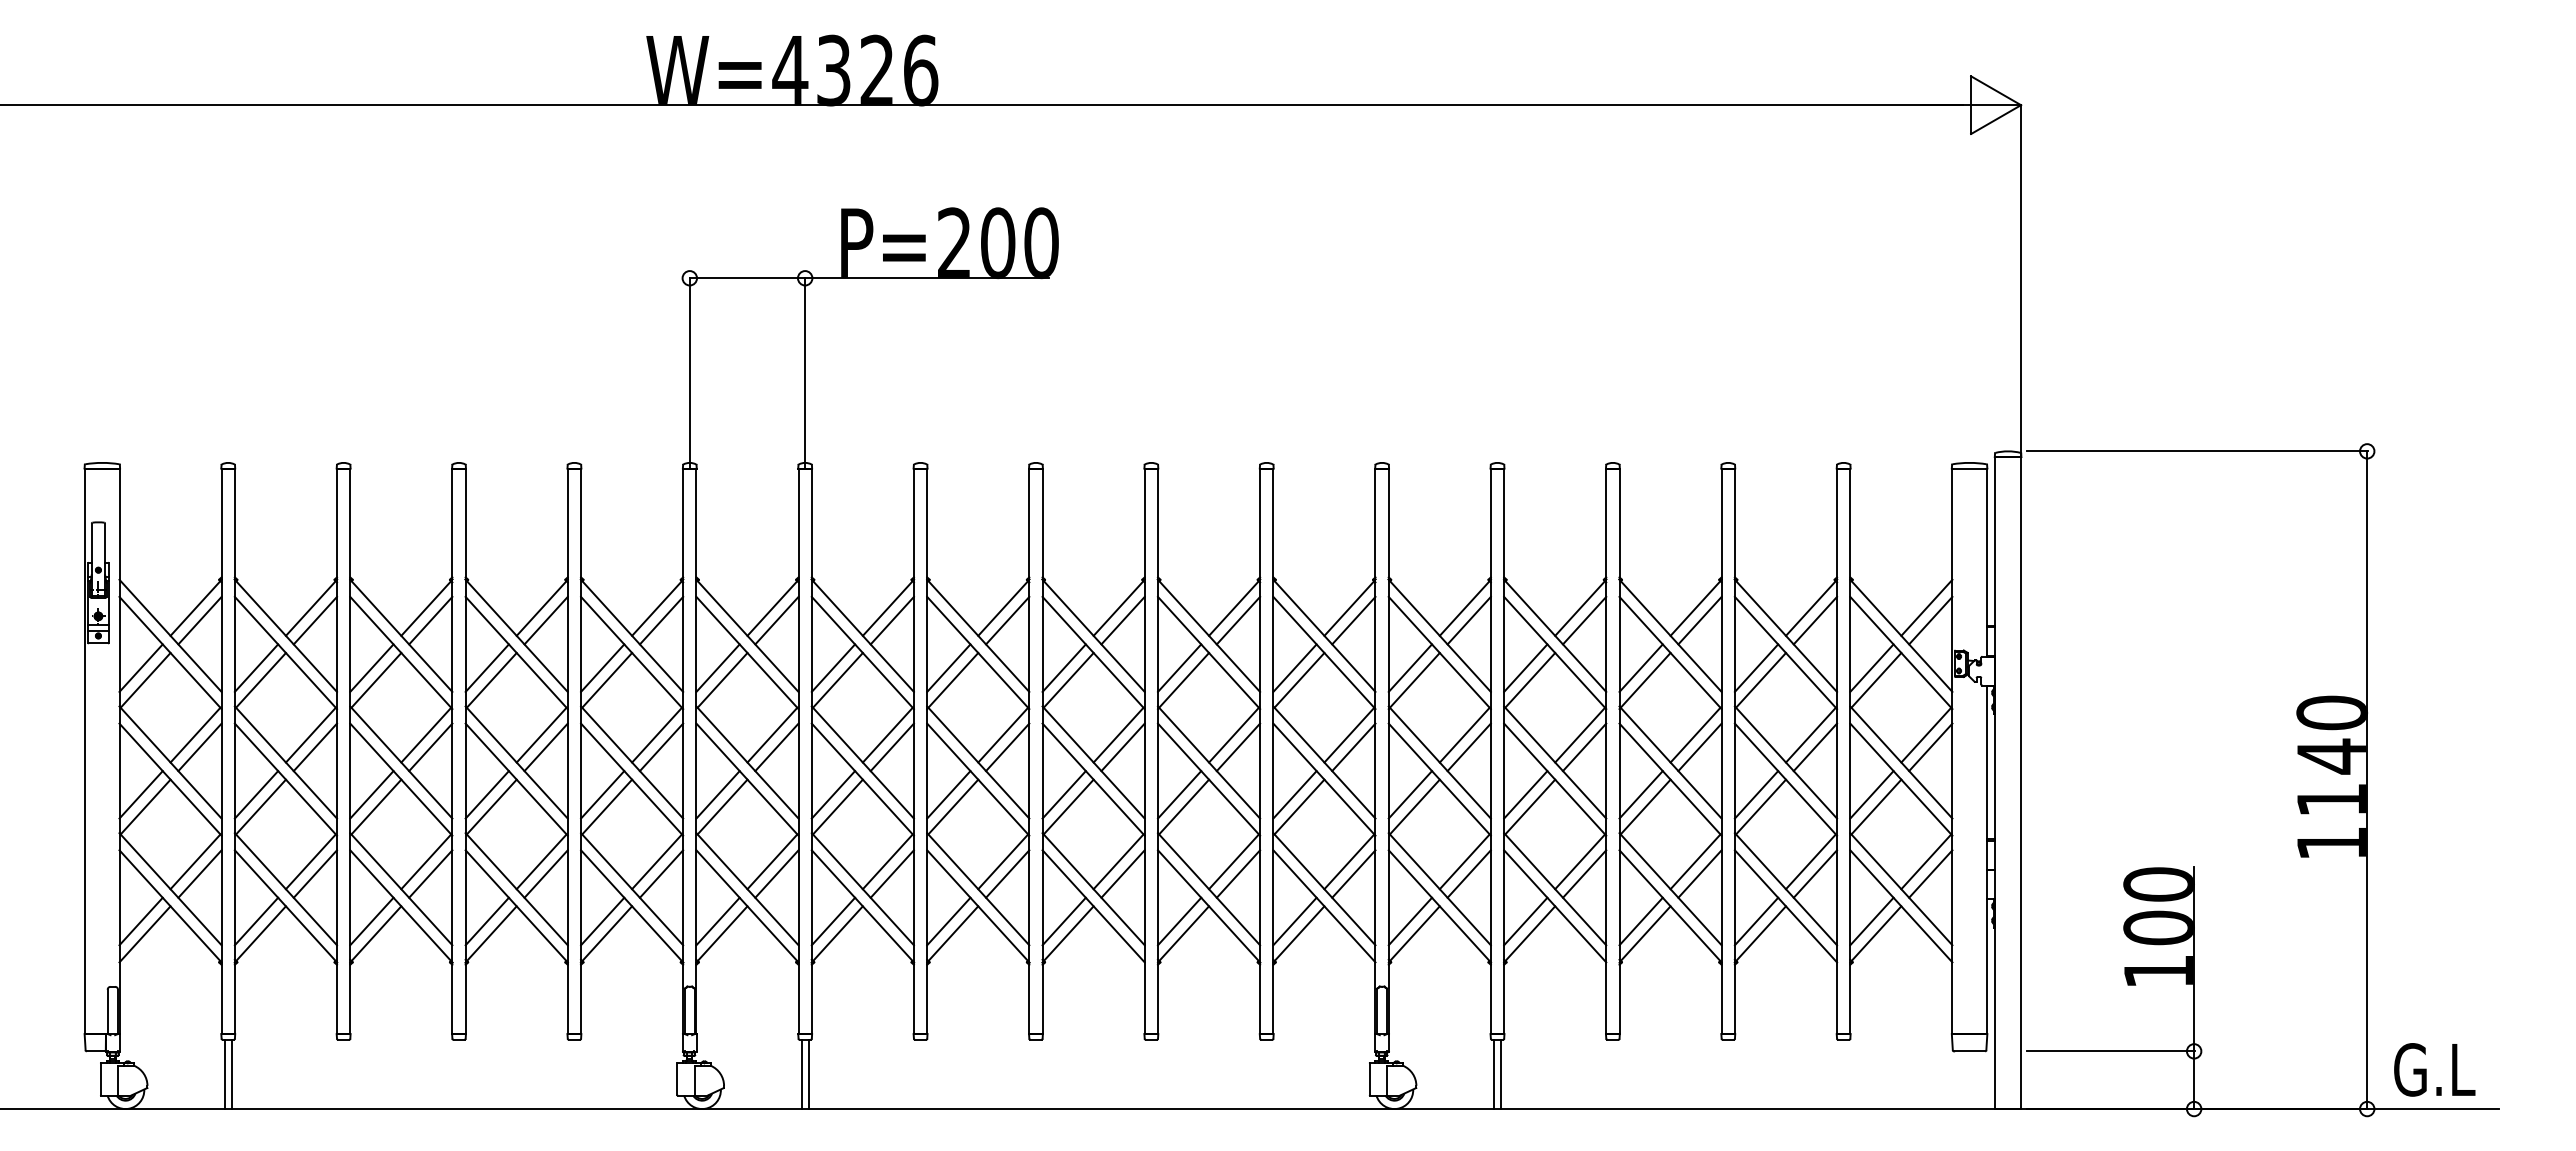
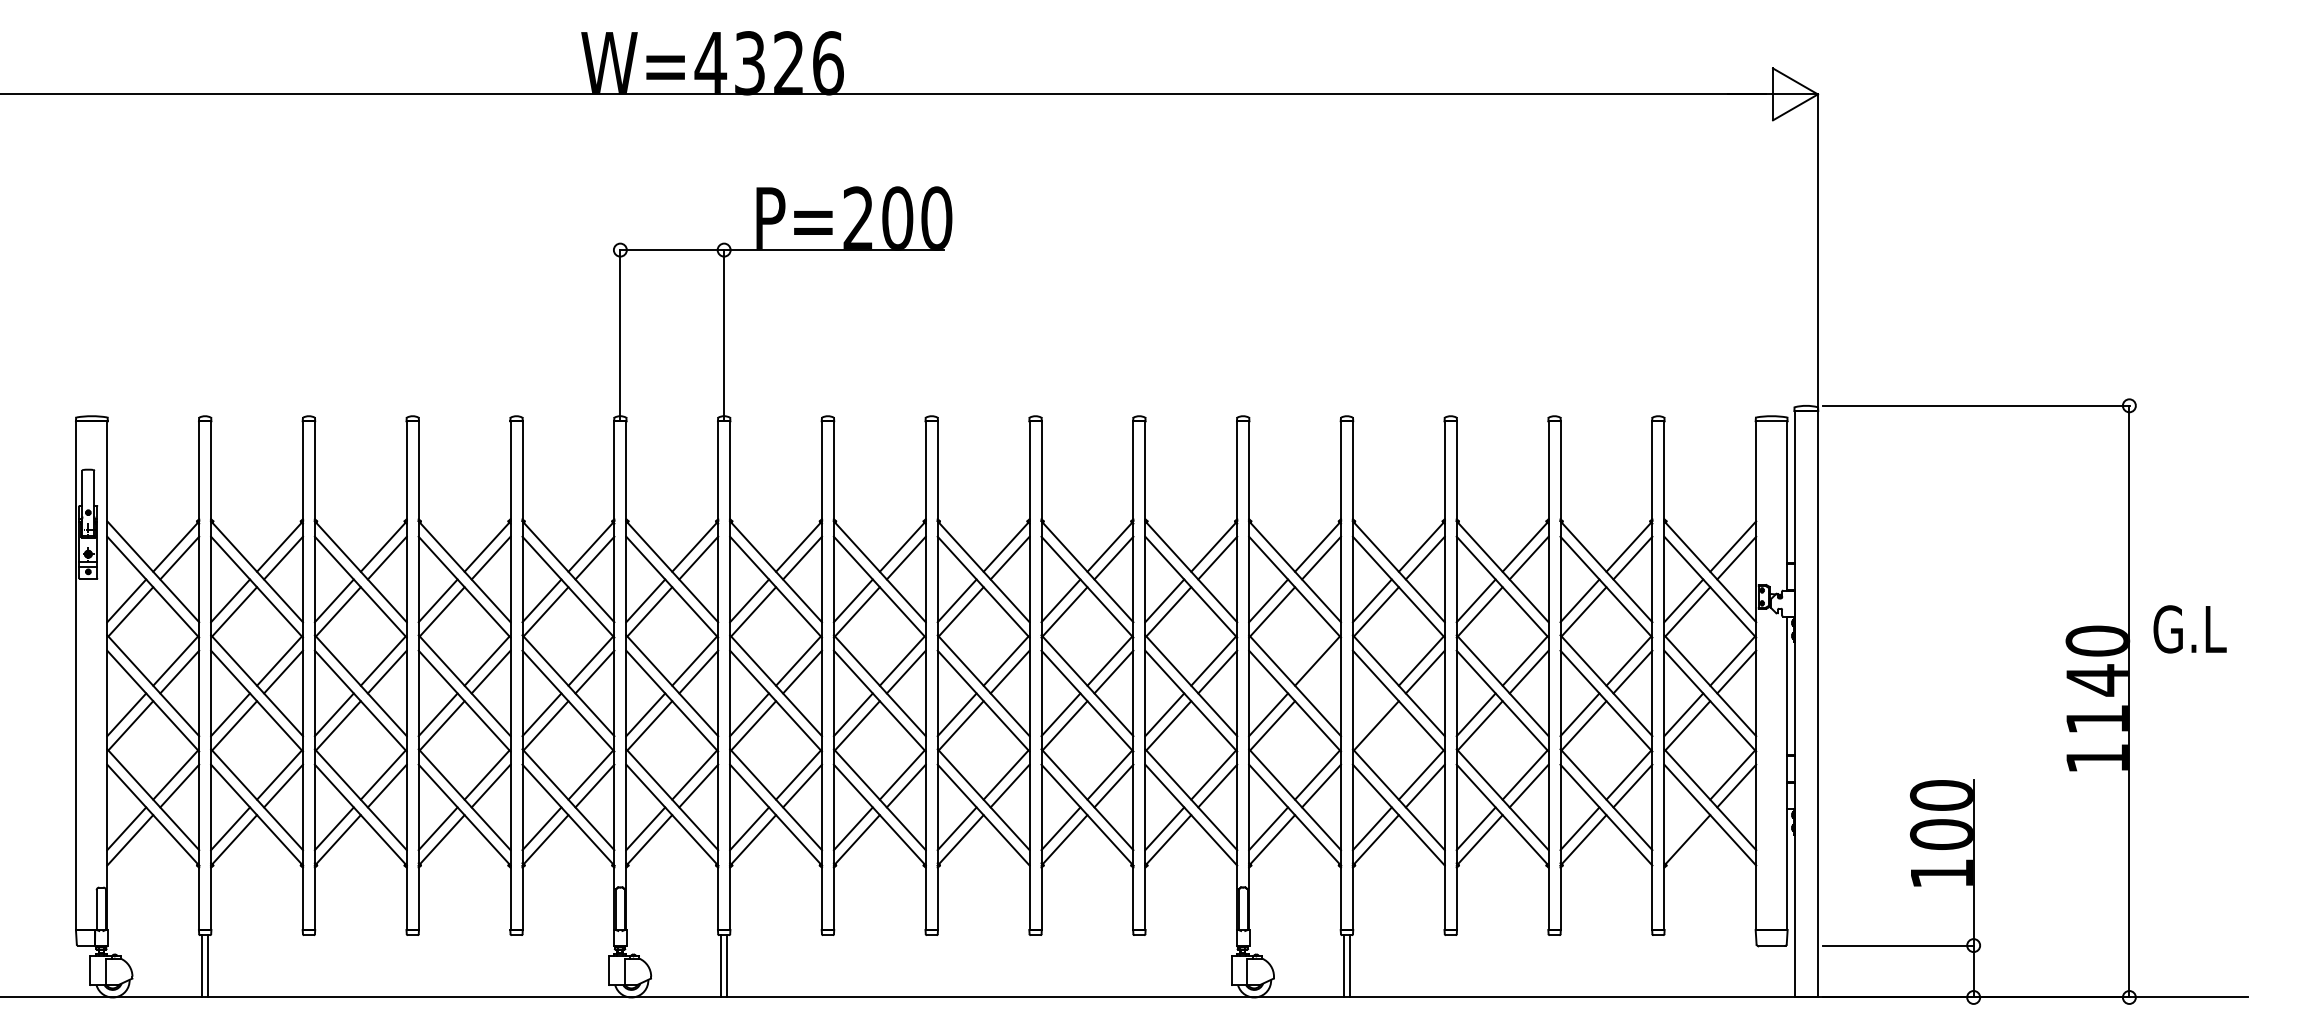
line: (1468, 747) -> (1320, 672), removed
line: (1525, 794) -> (1372, 714), removed
line: (1871, 921) -> (1683, 828), removed
text: (2434, 1069) -> (2189, 629), moved

